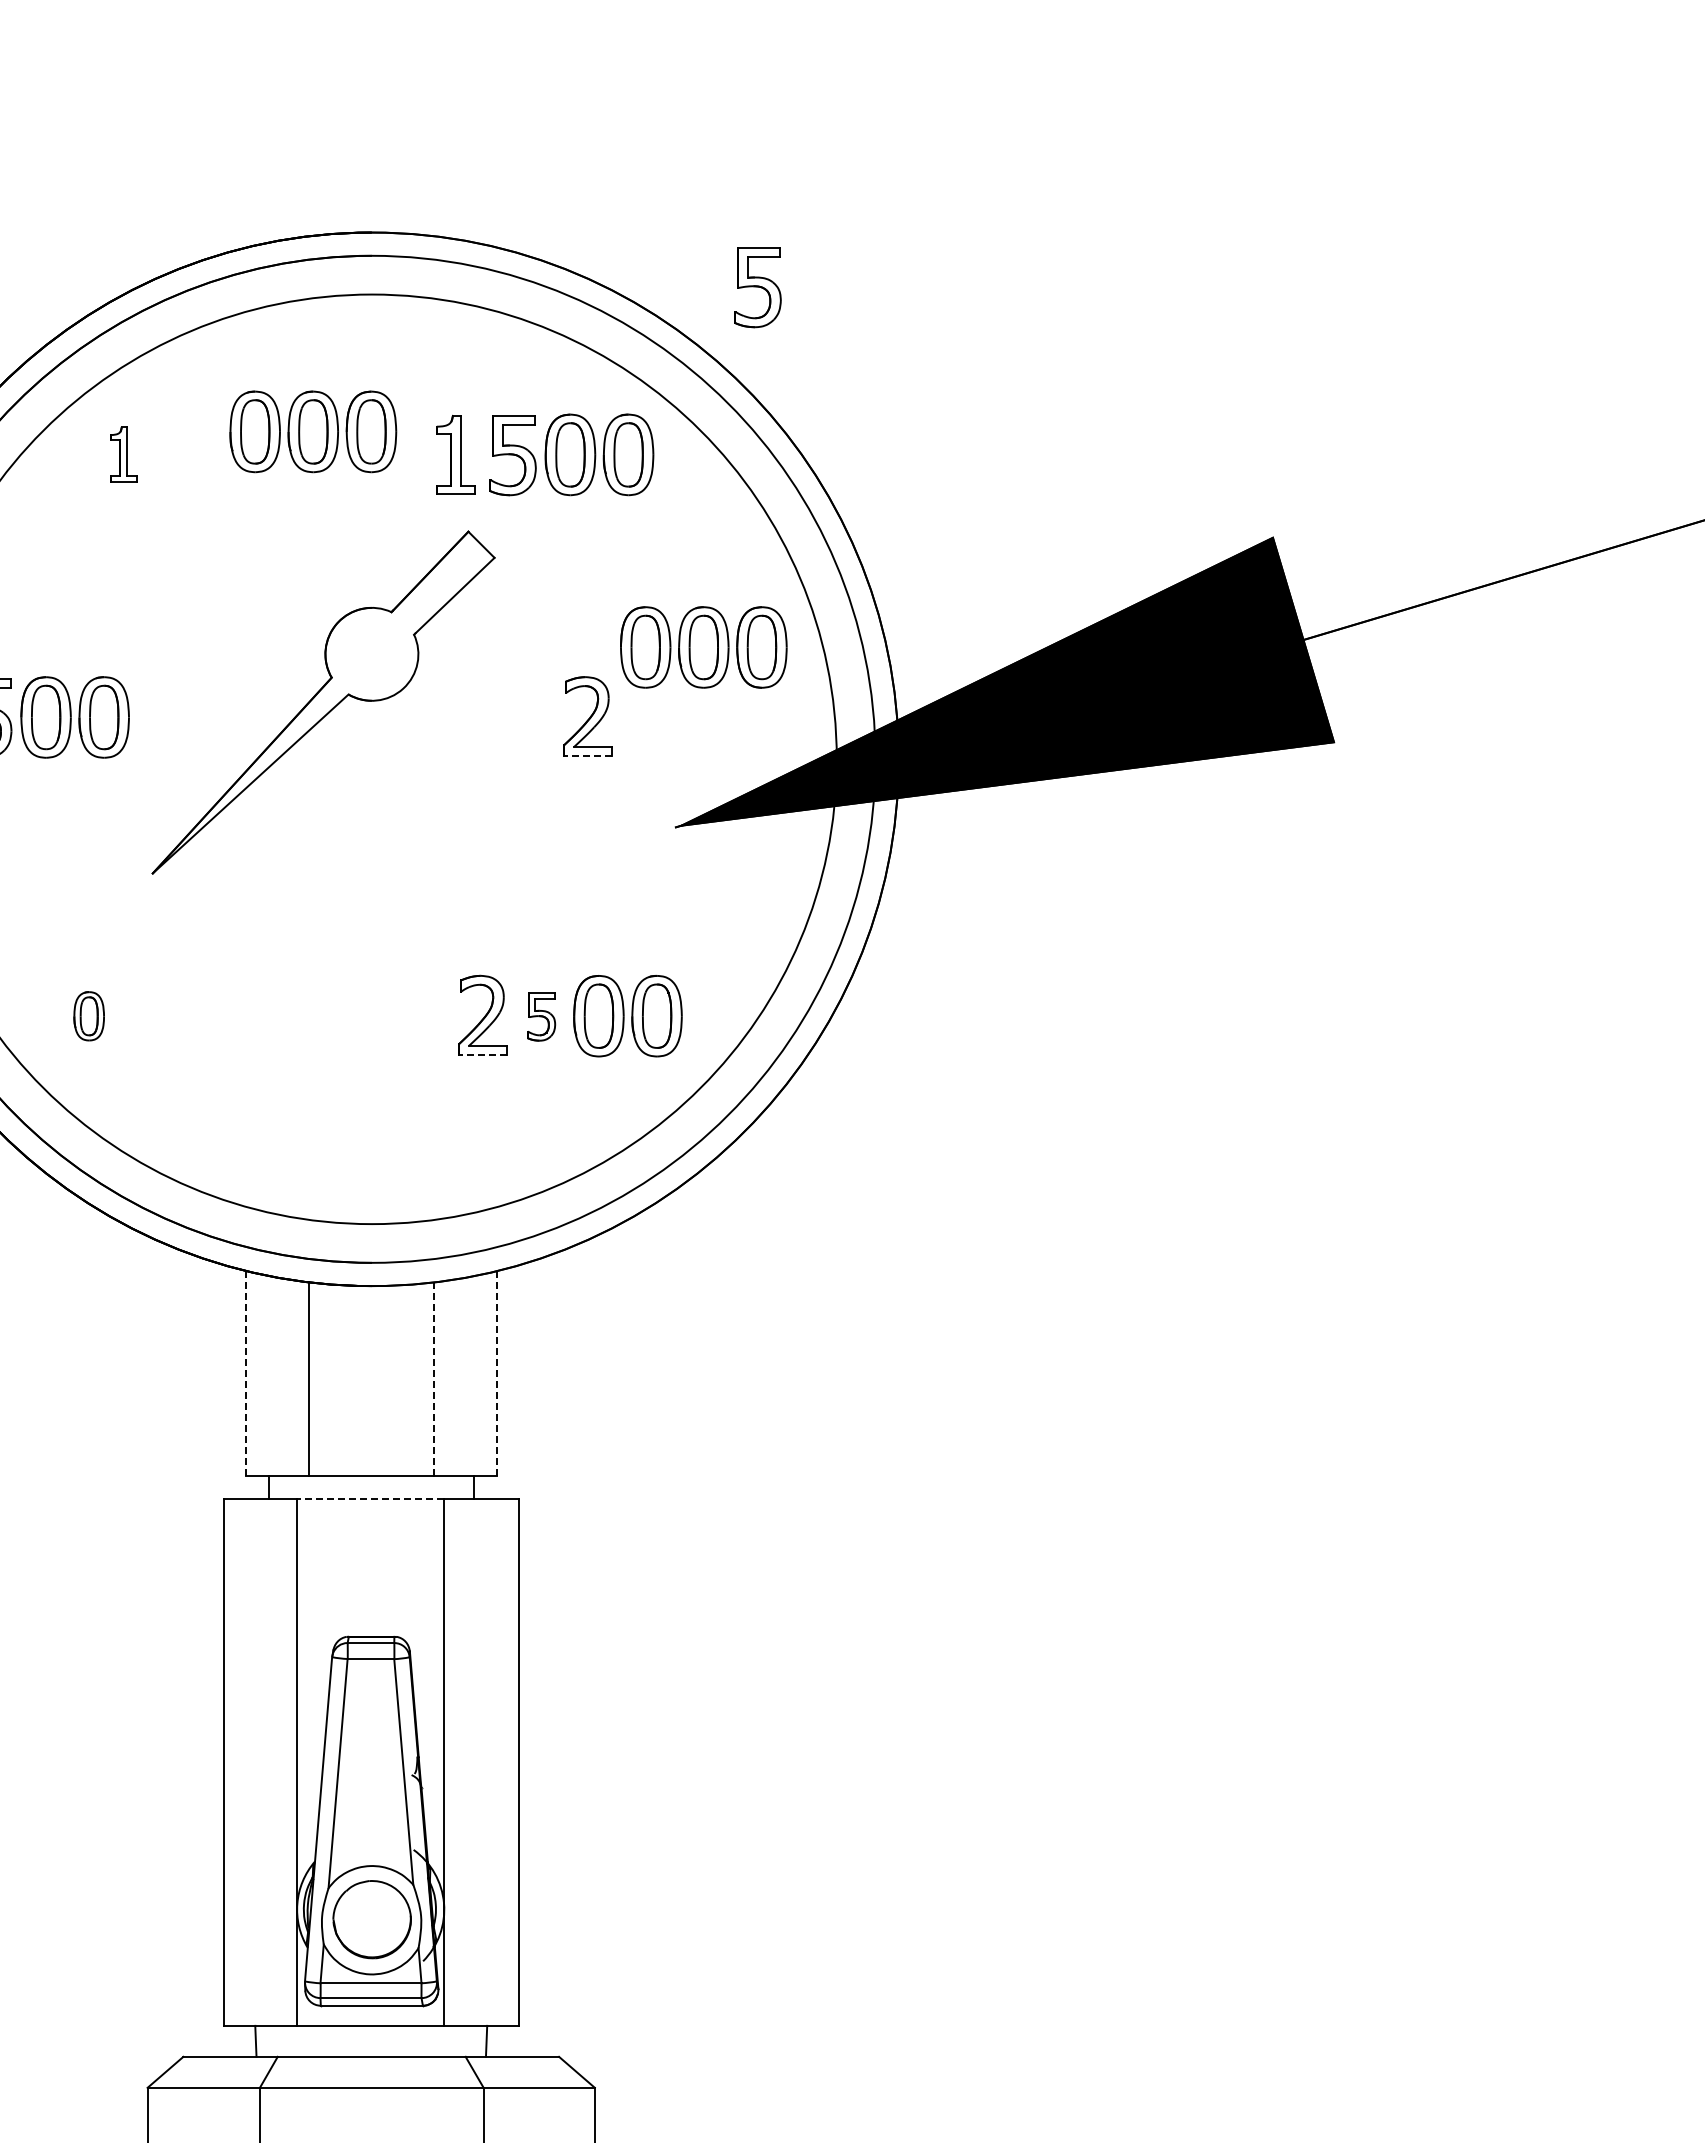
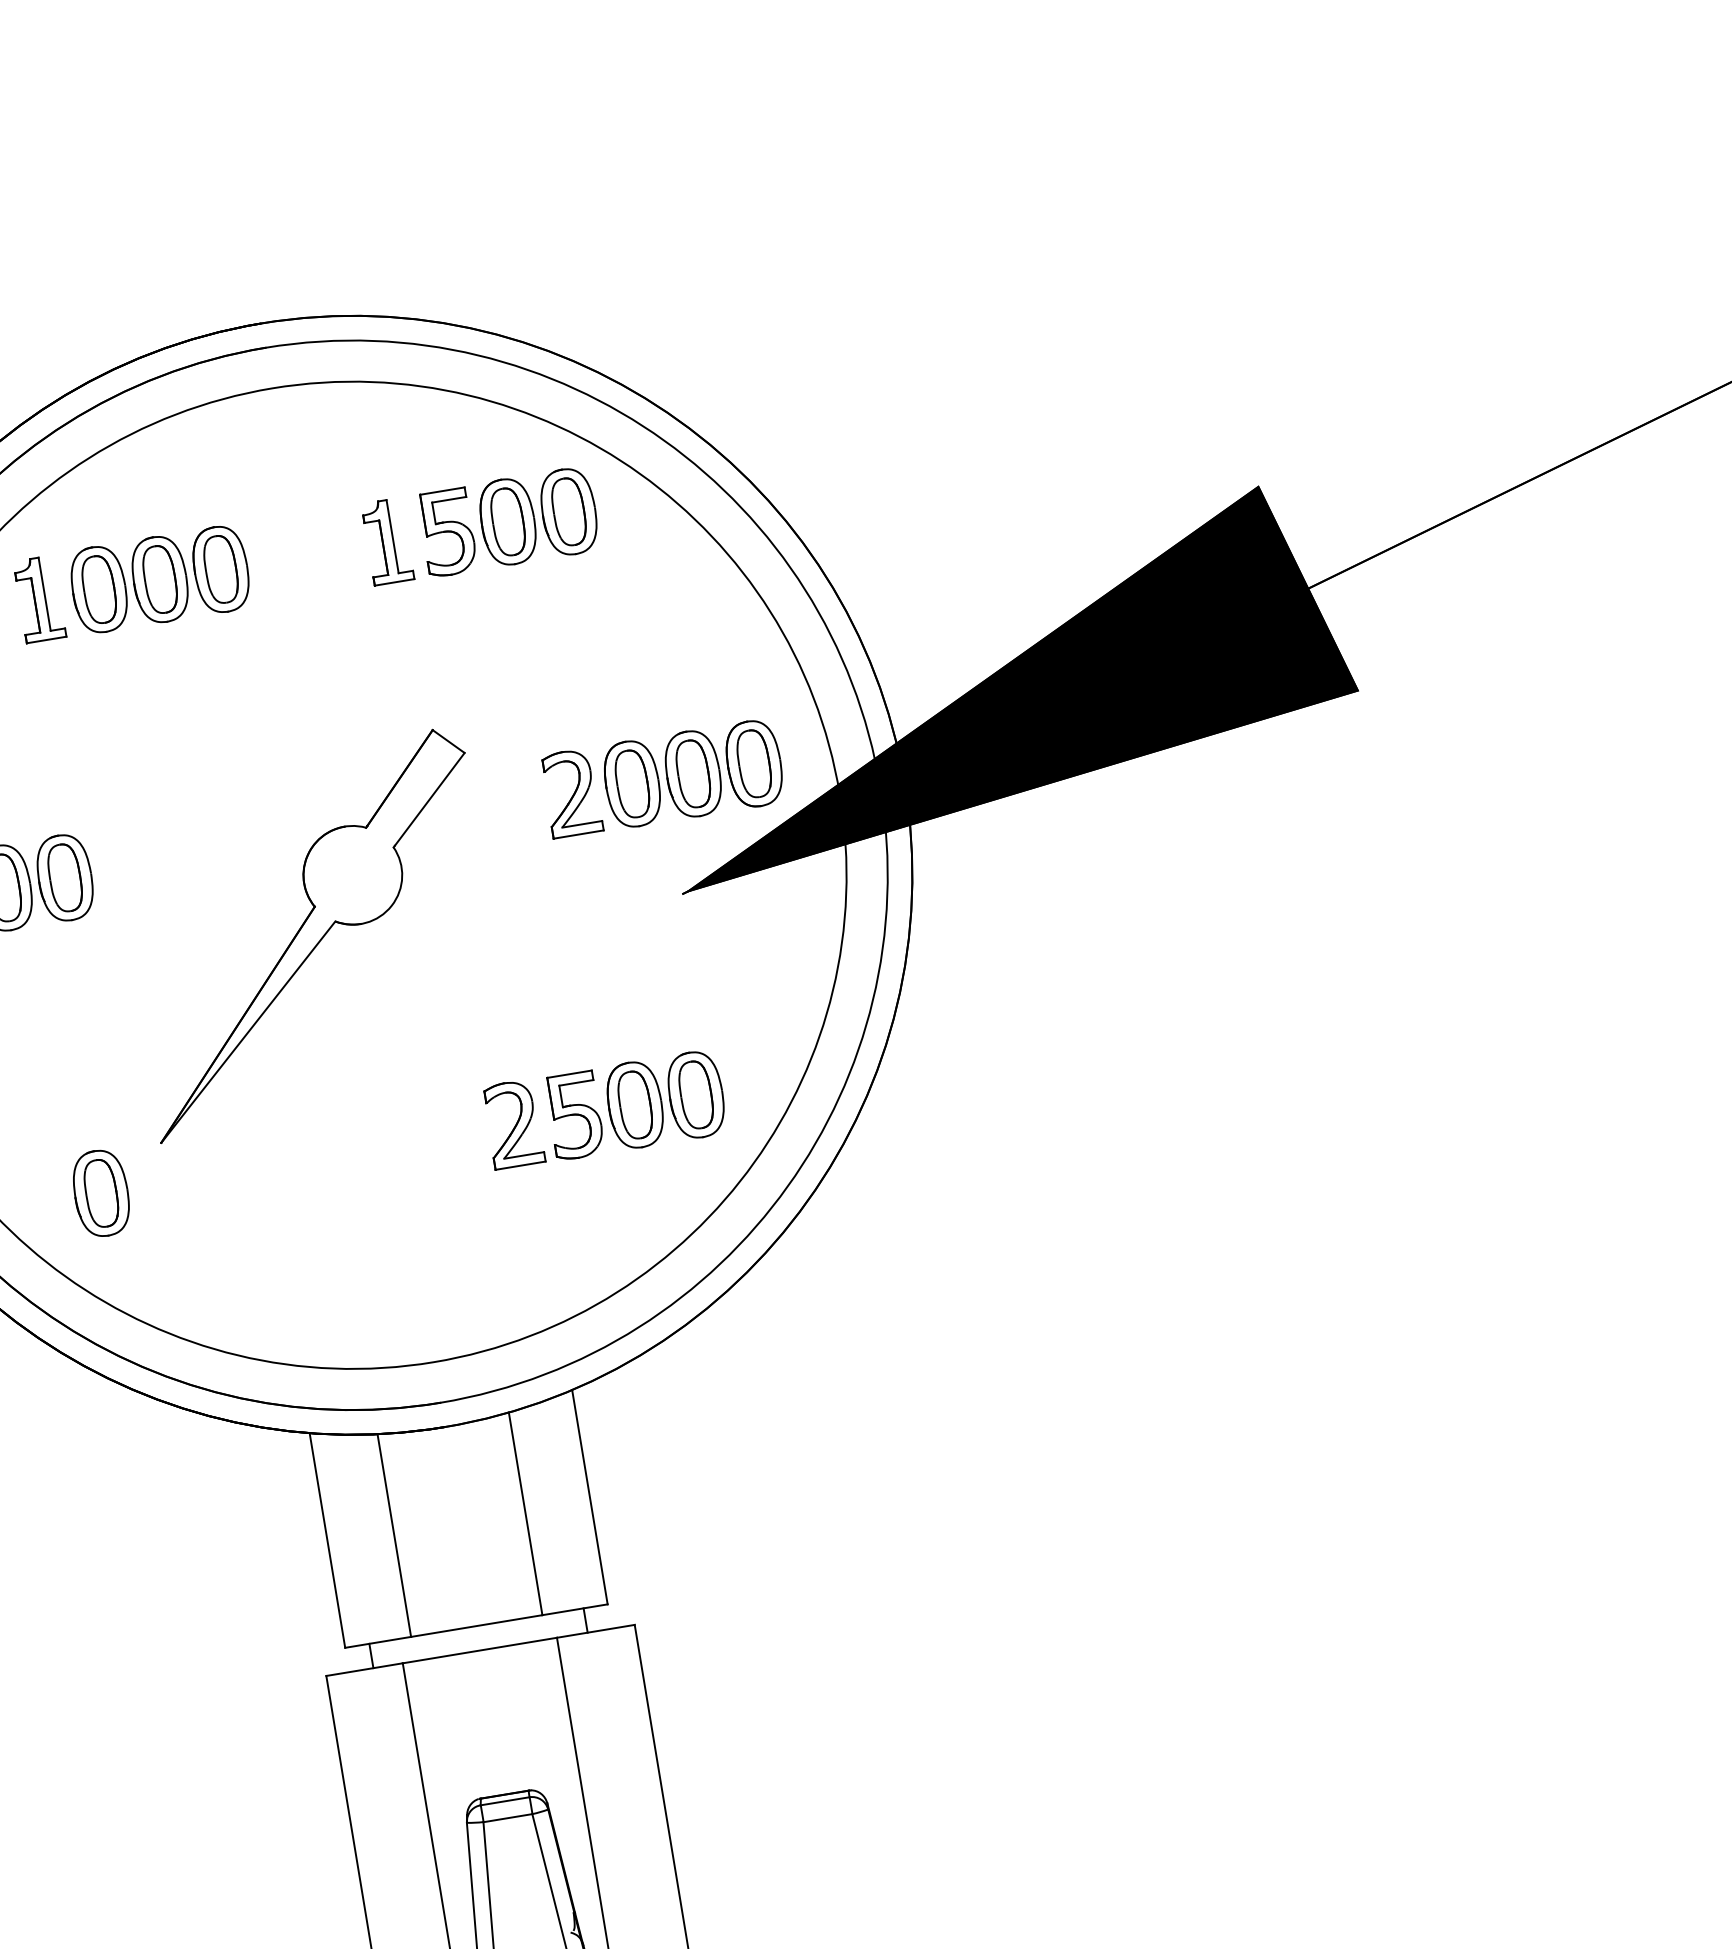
part: (757, 287) -> (674, 314), removed
part: (313, 431) -> (160, 579), moved
part: (123, 454) -> (39, 599), size x1.43
part: (703, 647) -> (692, 773), moved
part: (323, 702) -> (310, 934), moved
line: (588, 756) -> (579, 834), dashed -> solid
part: (88, 1016) -> (100, 1193), size x1.67
part: (541, 1016) -> (575, 1115), size x1.67
line: (483, 1054) -> (520, 1165), dashed -> solid
line: (245, 1373) -> (326, 1540), dashed -> solid
line: (496, 1373) -> (589, 1497), dashed -> solid
line: (434, 1379) -> (525, 1514), dashed -> solid
line: (370, 1499) -> (479, 1650), dashed -> solid

